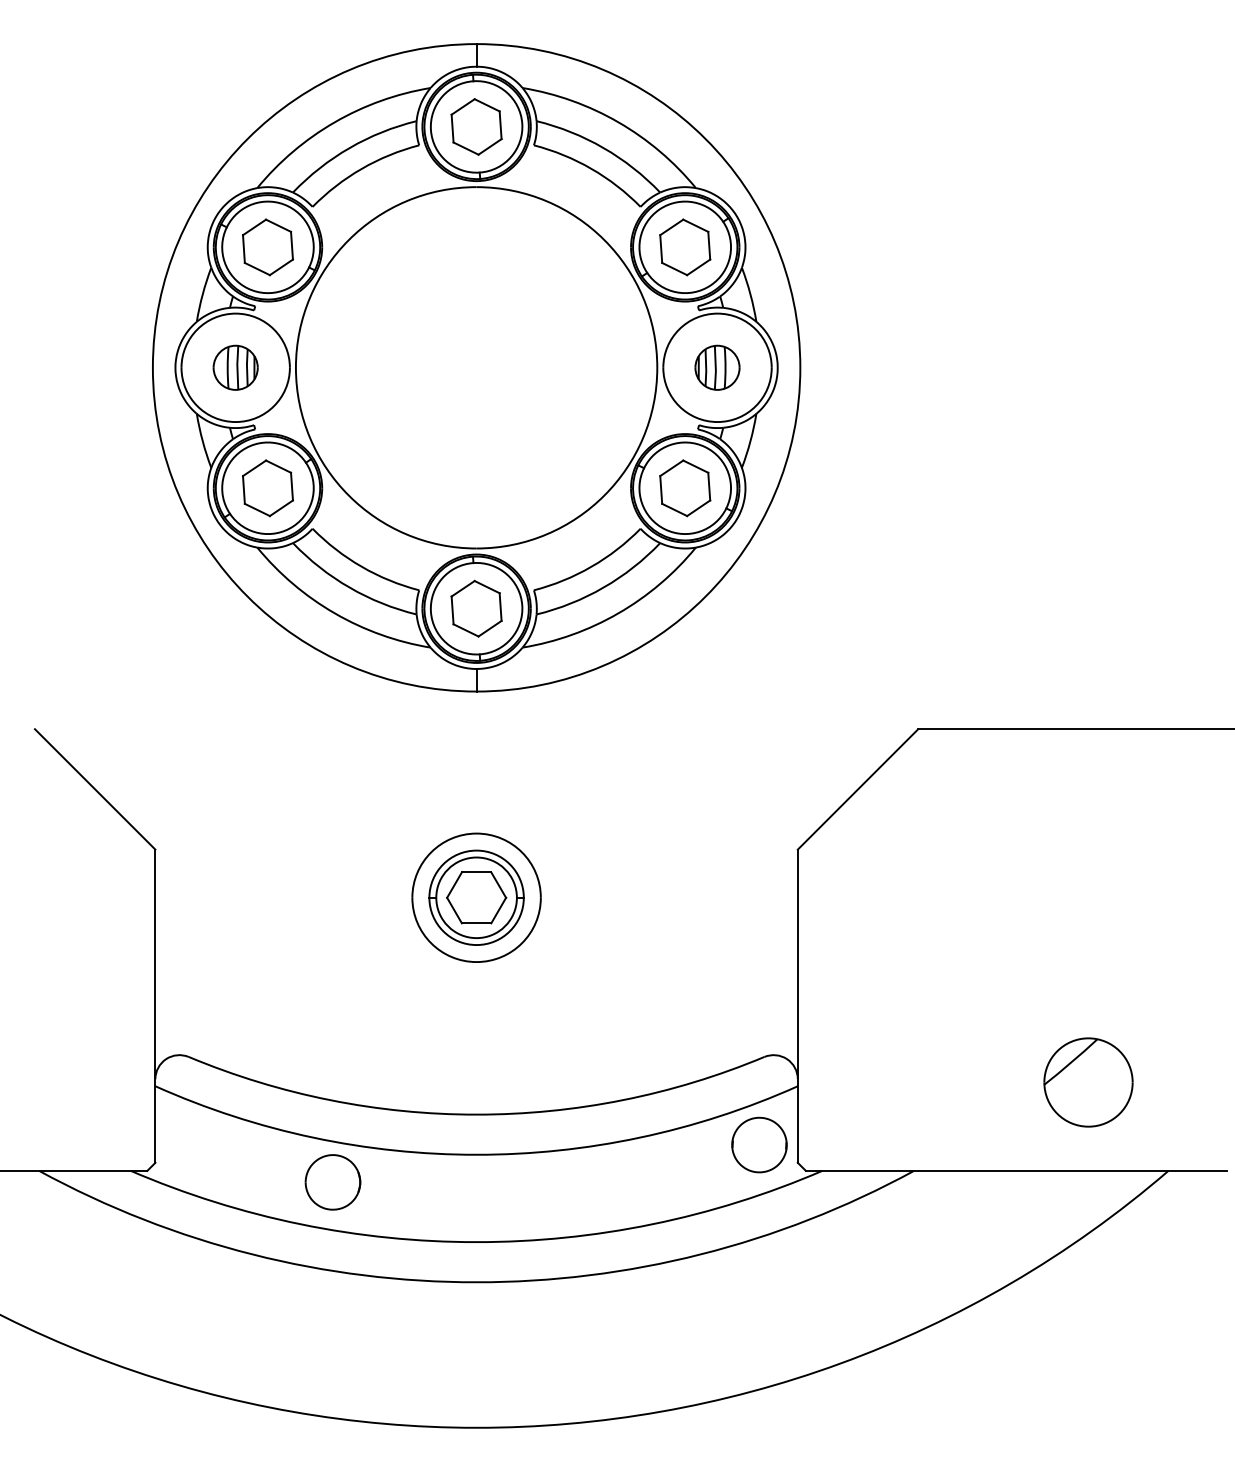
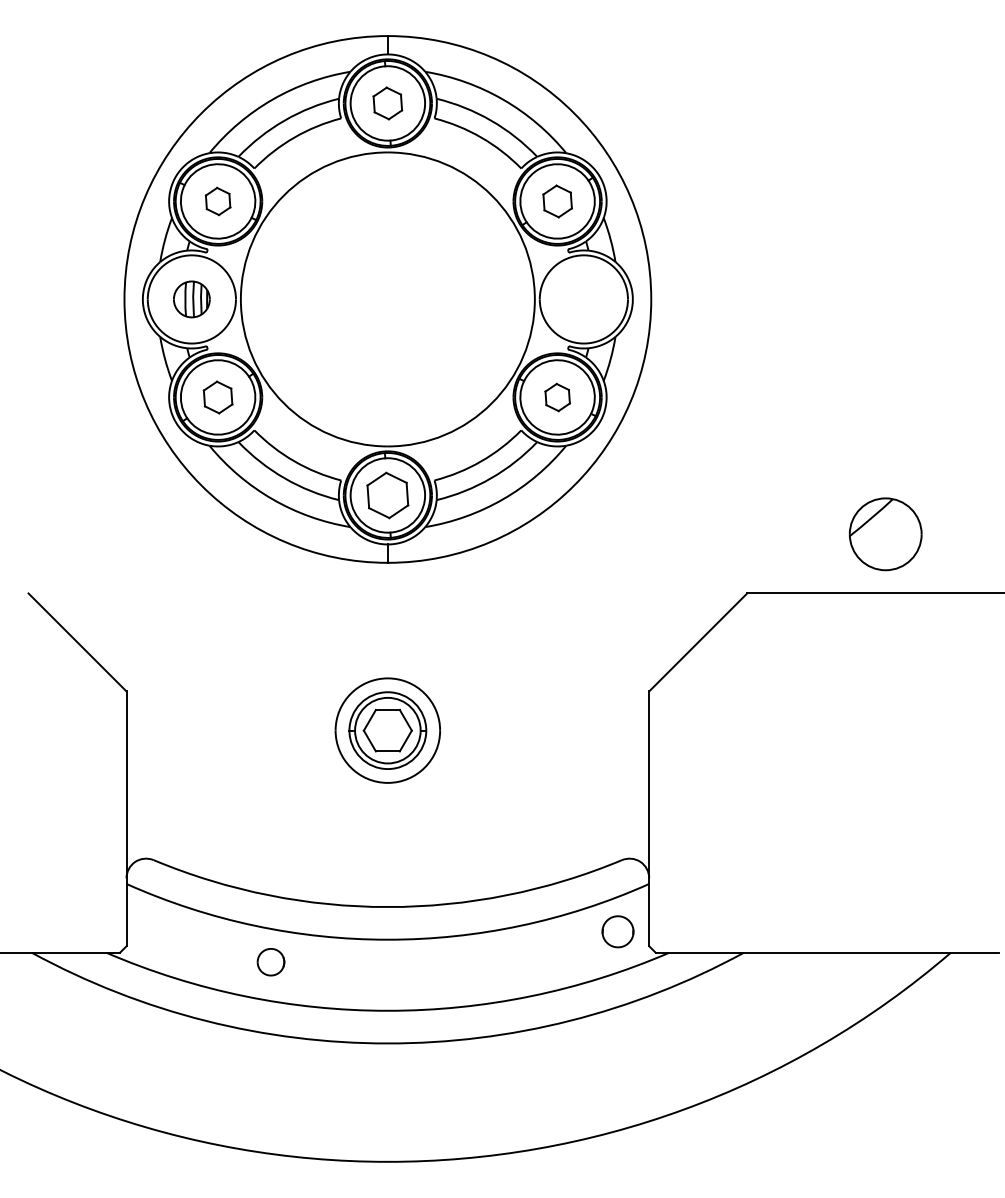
part: (476, 126) -> (387, 103), size x0.7
part: (267, 247) -> (217, 201), size x0.6
part: (685, 247) -> (557, 201), size x0.7
part: (717, 367) -> (583, 299), removed
part: (267, 488) -> (217, 397), size x0.7
part: (685, 488) -> (557, 397), size x0.6
part: (1088, 1082) -> (885, 534), moved
part: (759, 1144) -> (618, 931), size x0.7
part: (332, 1182) -> (270, 962), size x0.6

